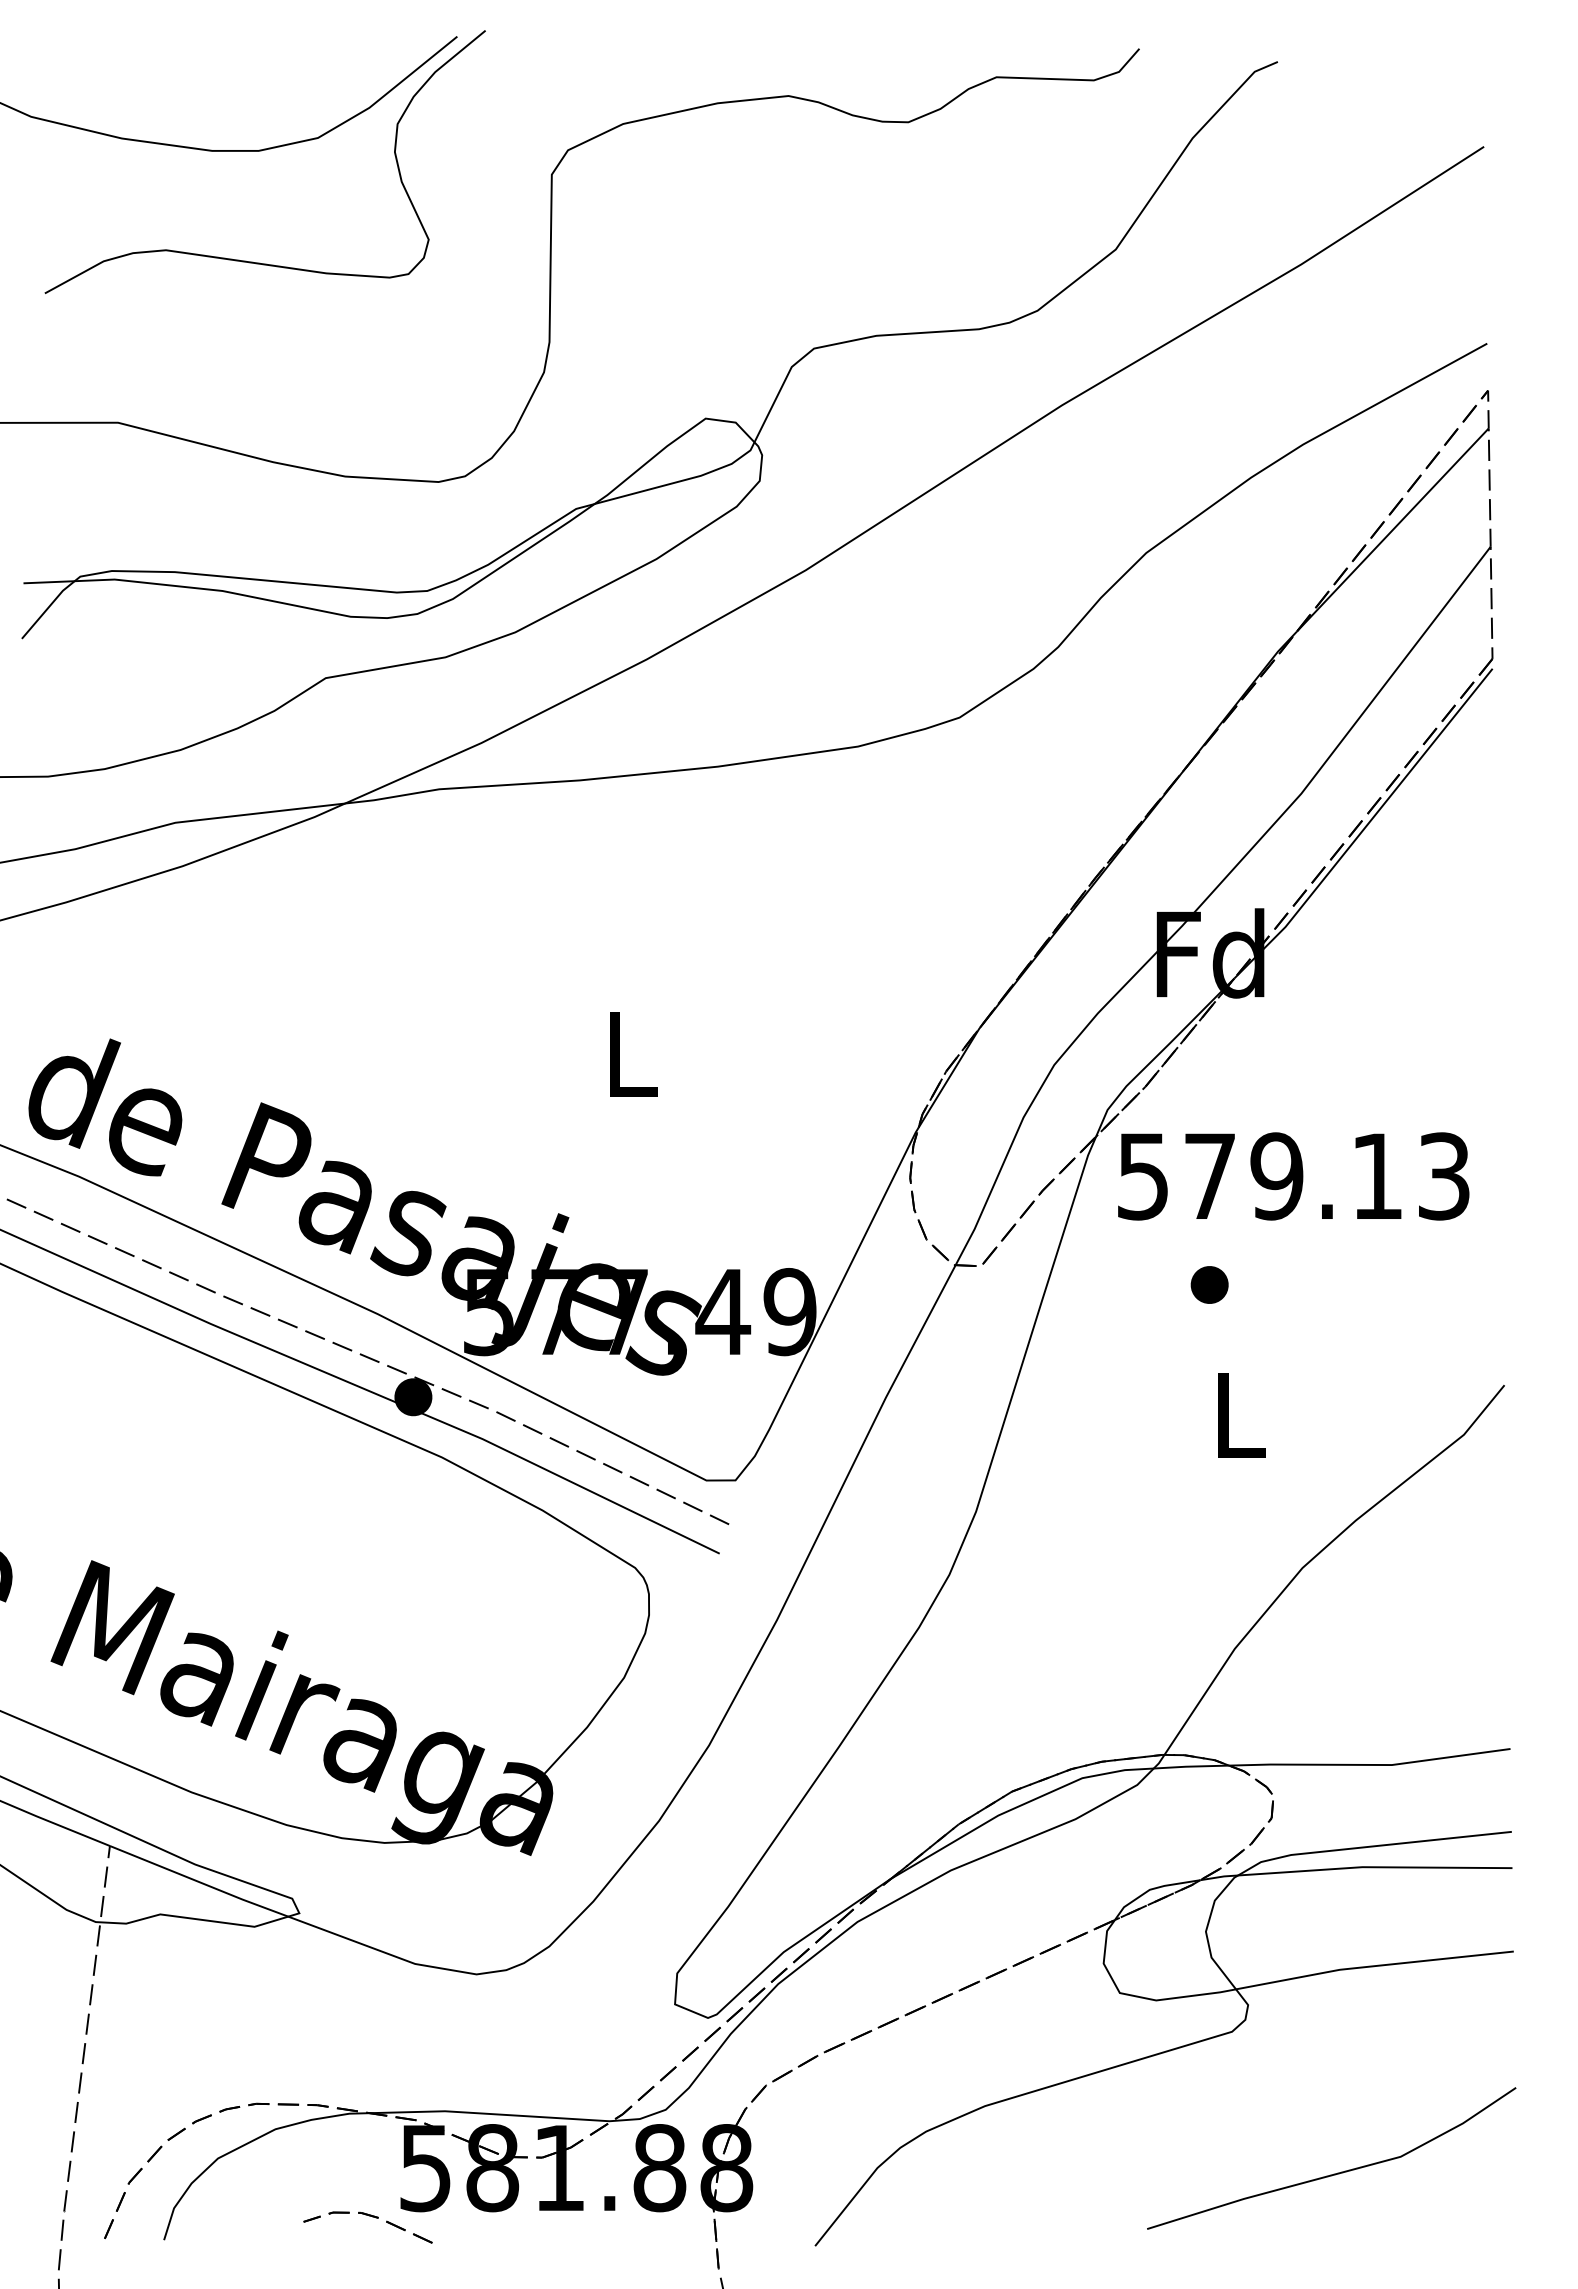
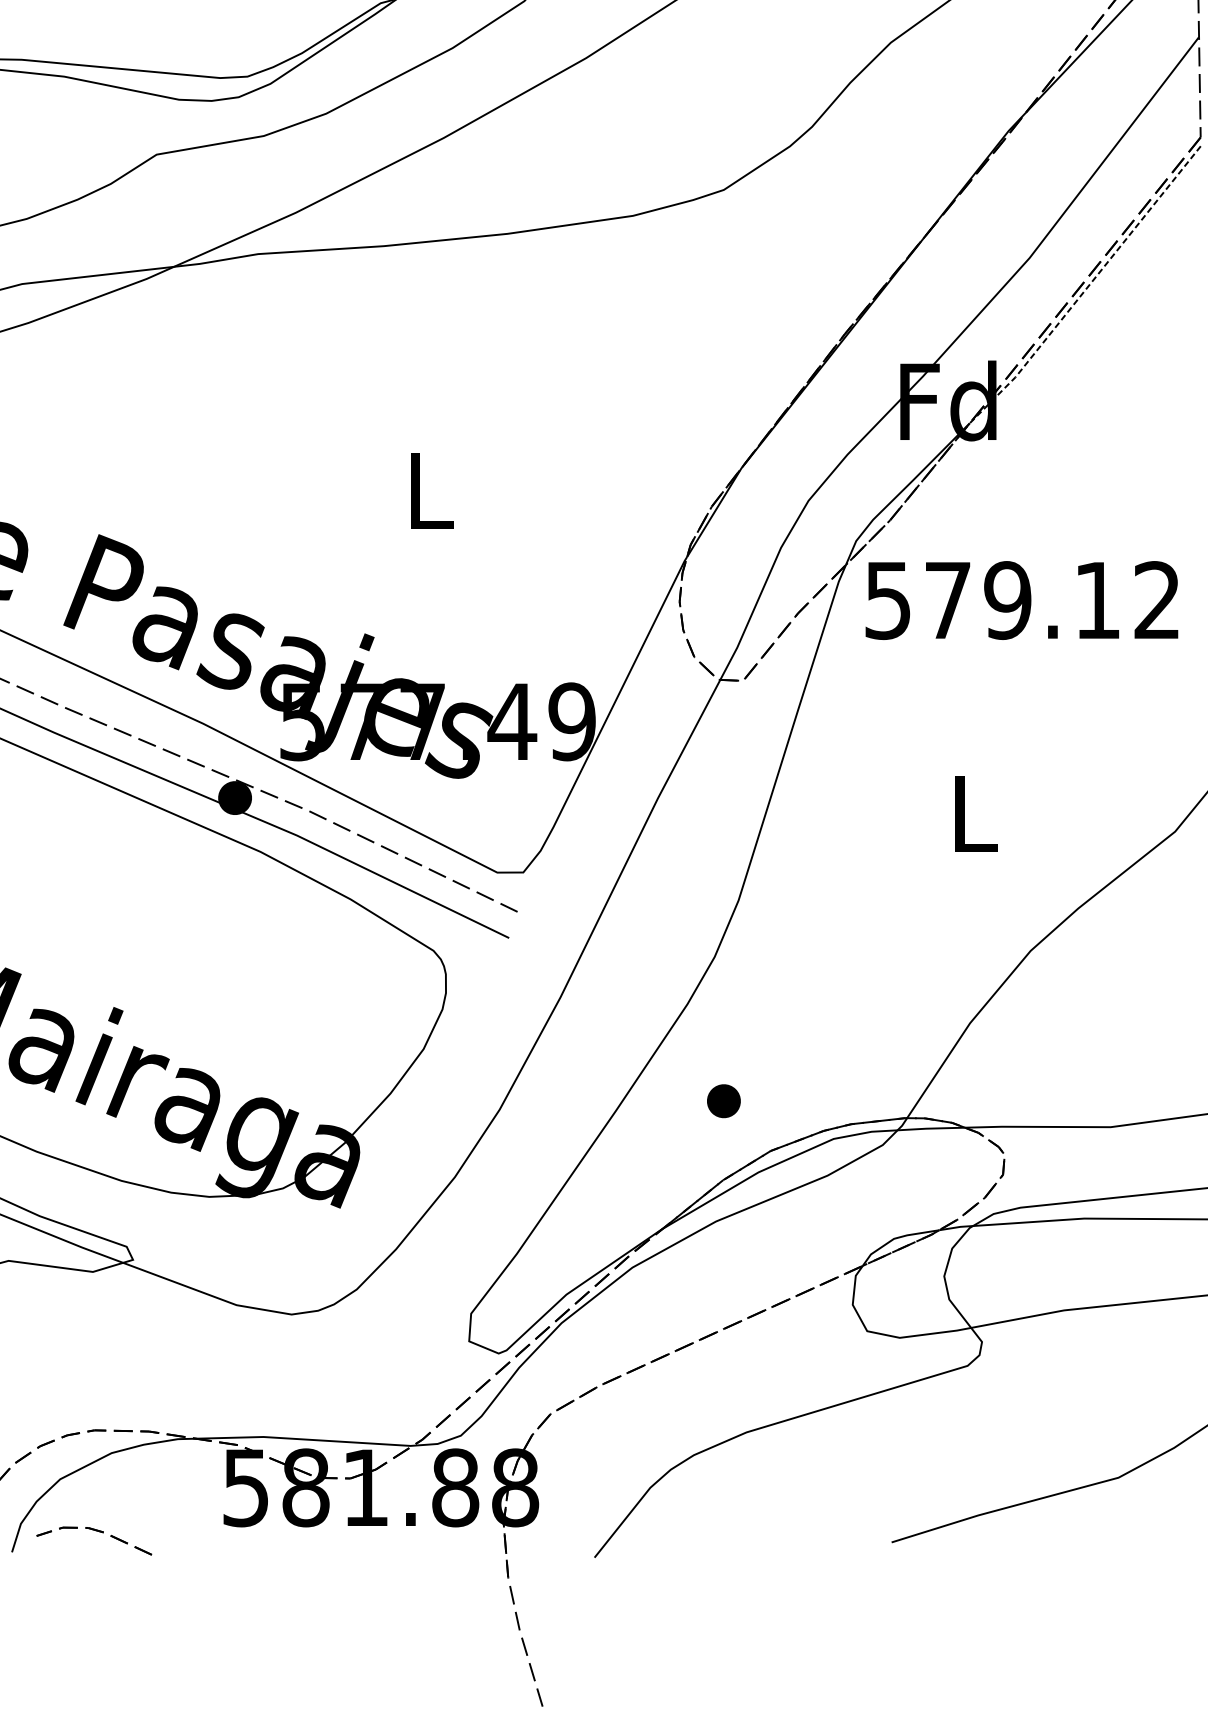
line: (1365, 827) -> (1087, 288), solid -> dashed
text: (1443, 1176) -> (1156, 600), 579.13 -> 579.12
part: (1209, 1284) -> (723, 1100), moved
part: (369, 2216) -> (95, 1531), moved

